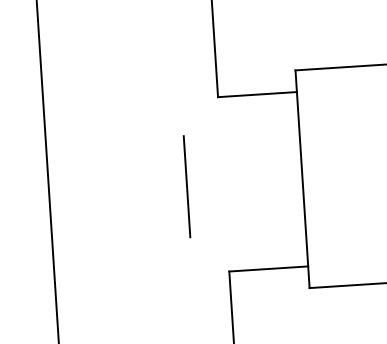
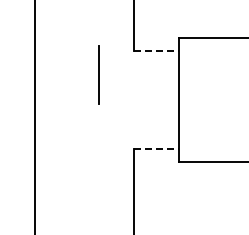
line: (258, 94) -> (156, 50), solid -> dashed
line: (185, 185) -> (98, 74), moved
line: (269, 269) -> (156, 149), solid -> dashed

